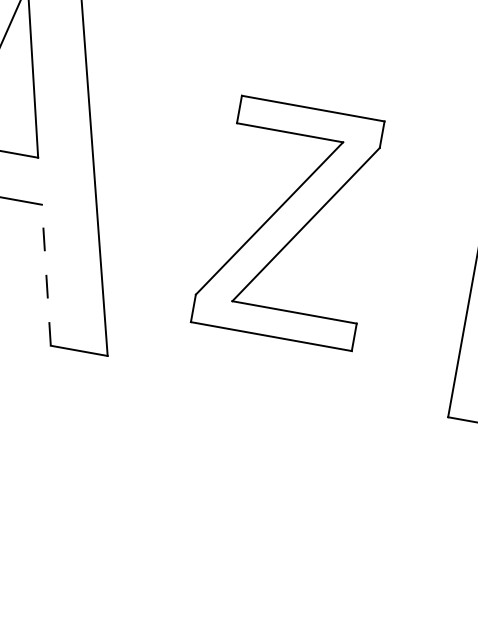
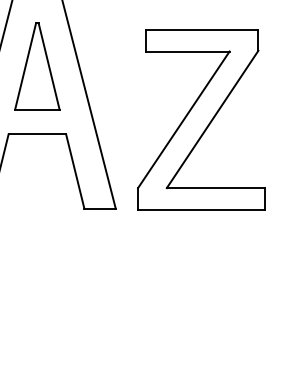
part: (292, 221) -> (201, 119), size x1.43
line: (46, 274) -> (75, 171), dashed -> solid

